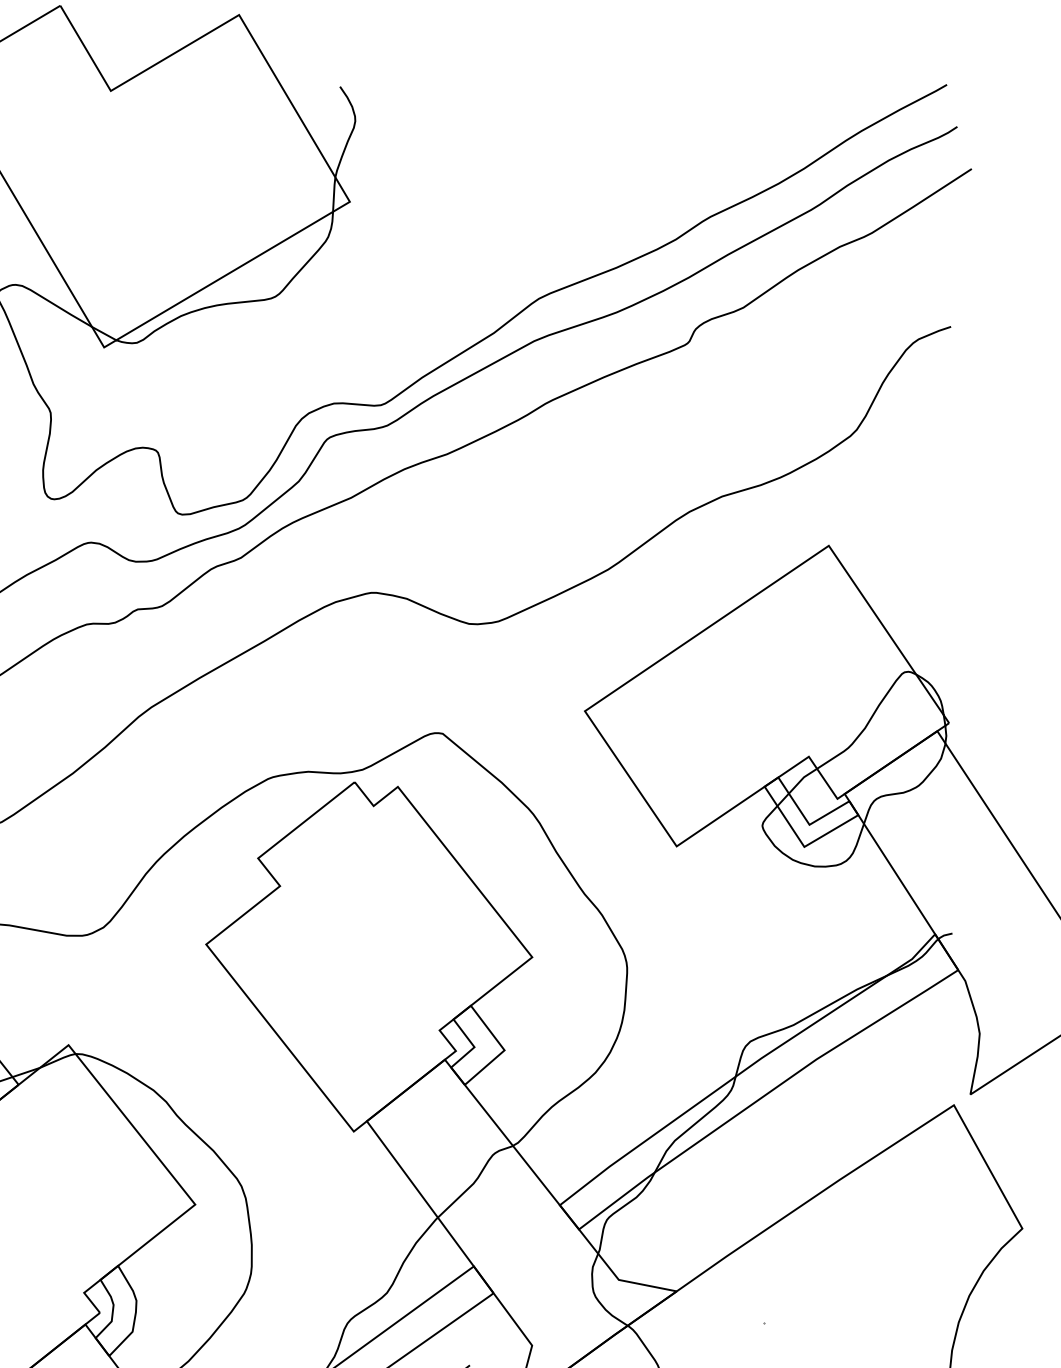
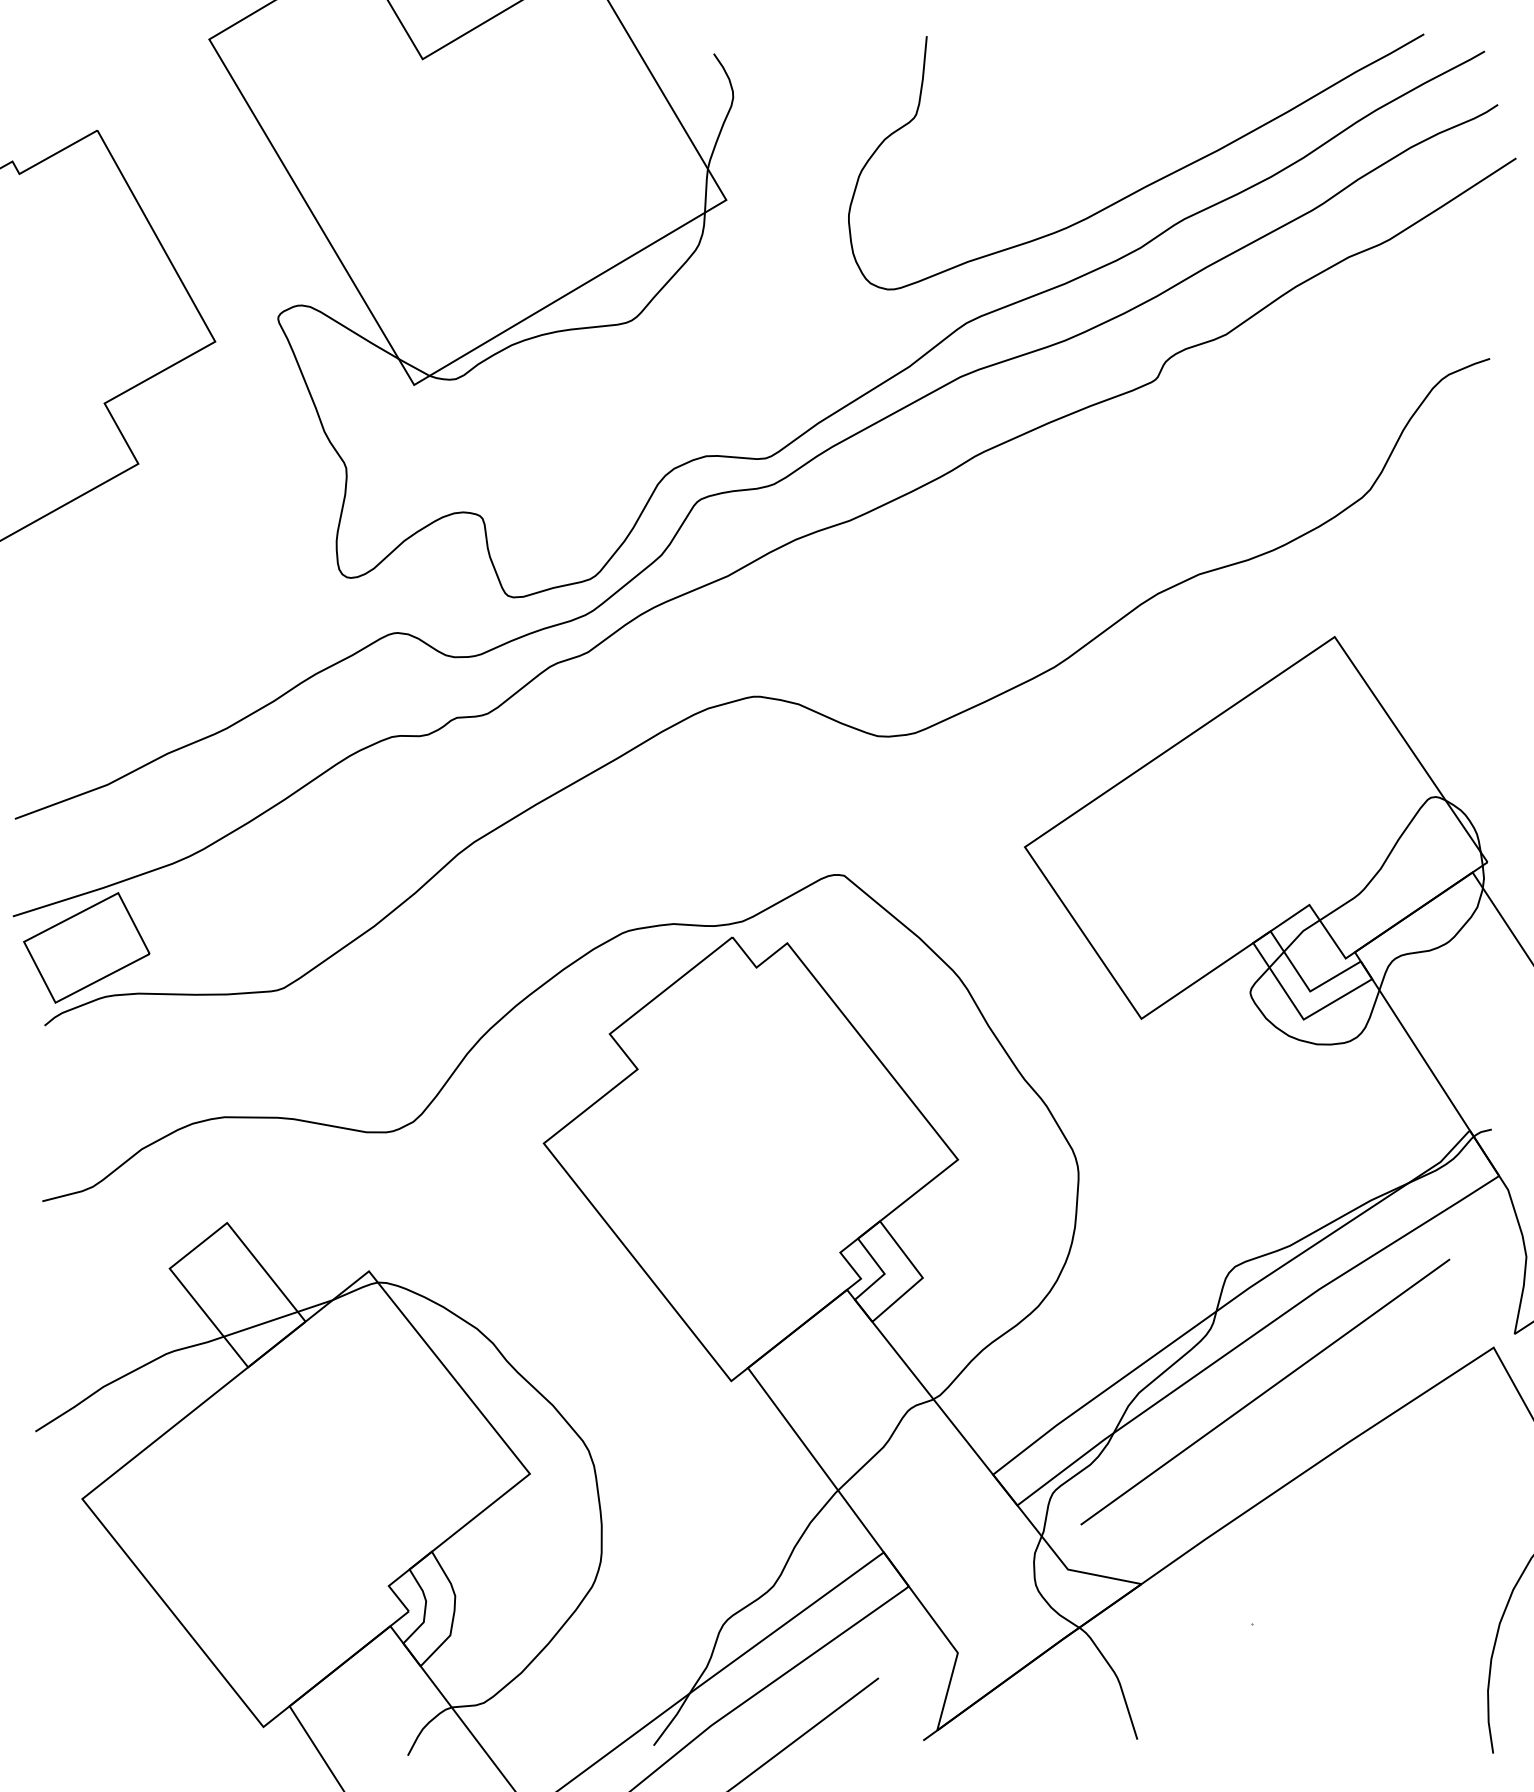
curve: (681, 189) -> (1147, 184), added
line: (774, 1139) -> (1265, 1391), added

